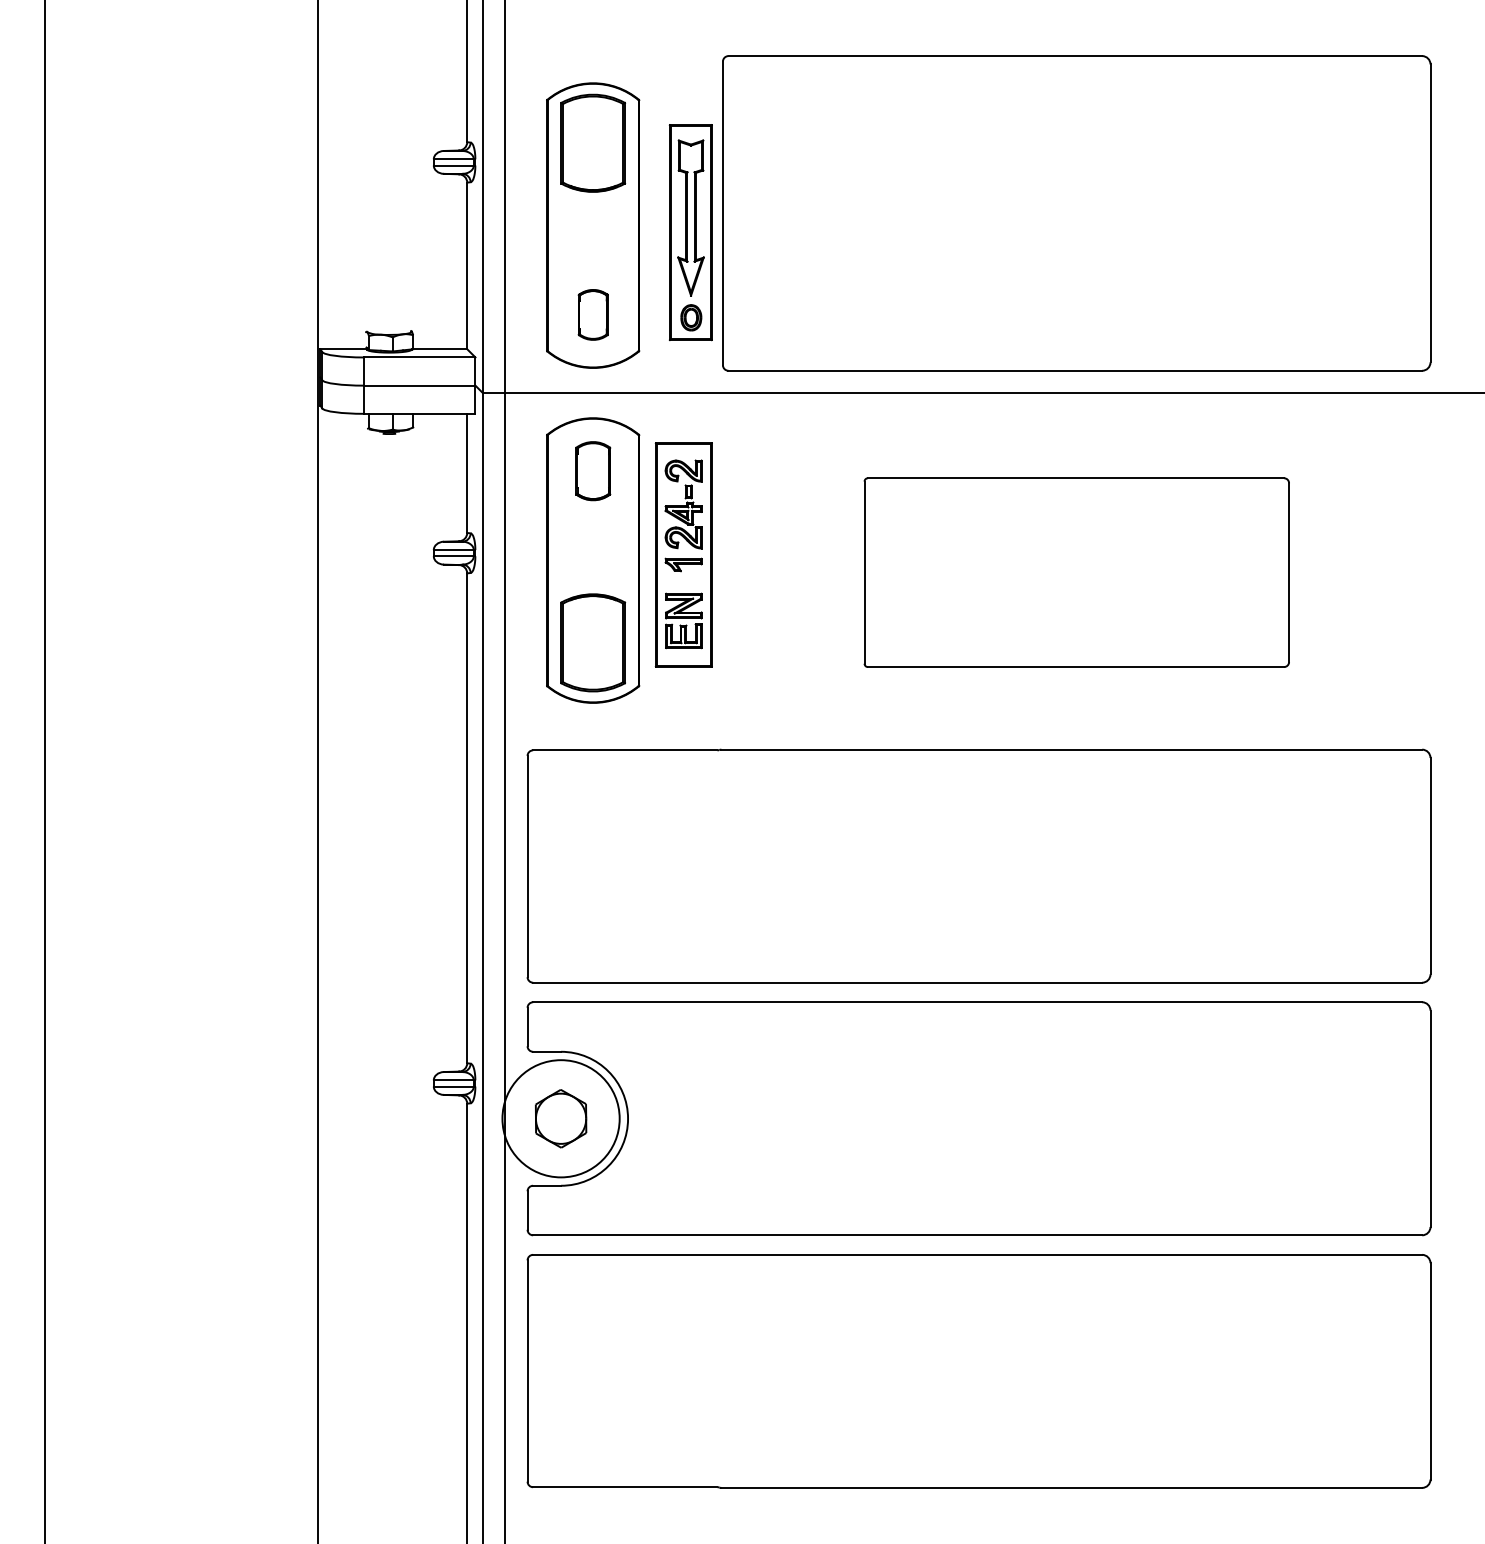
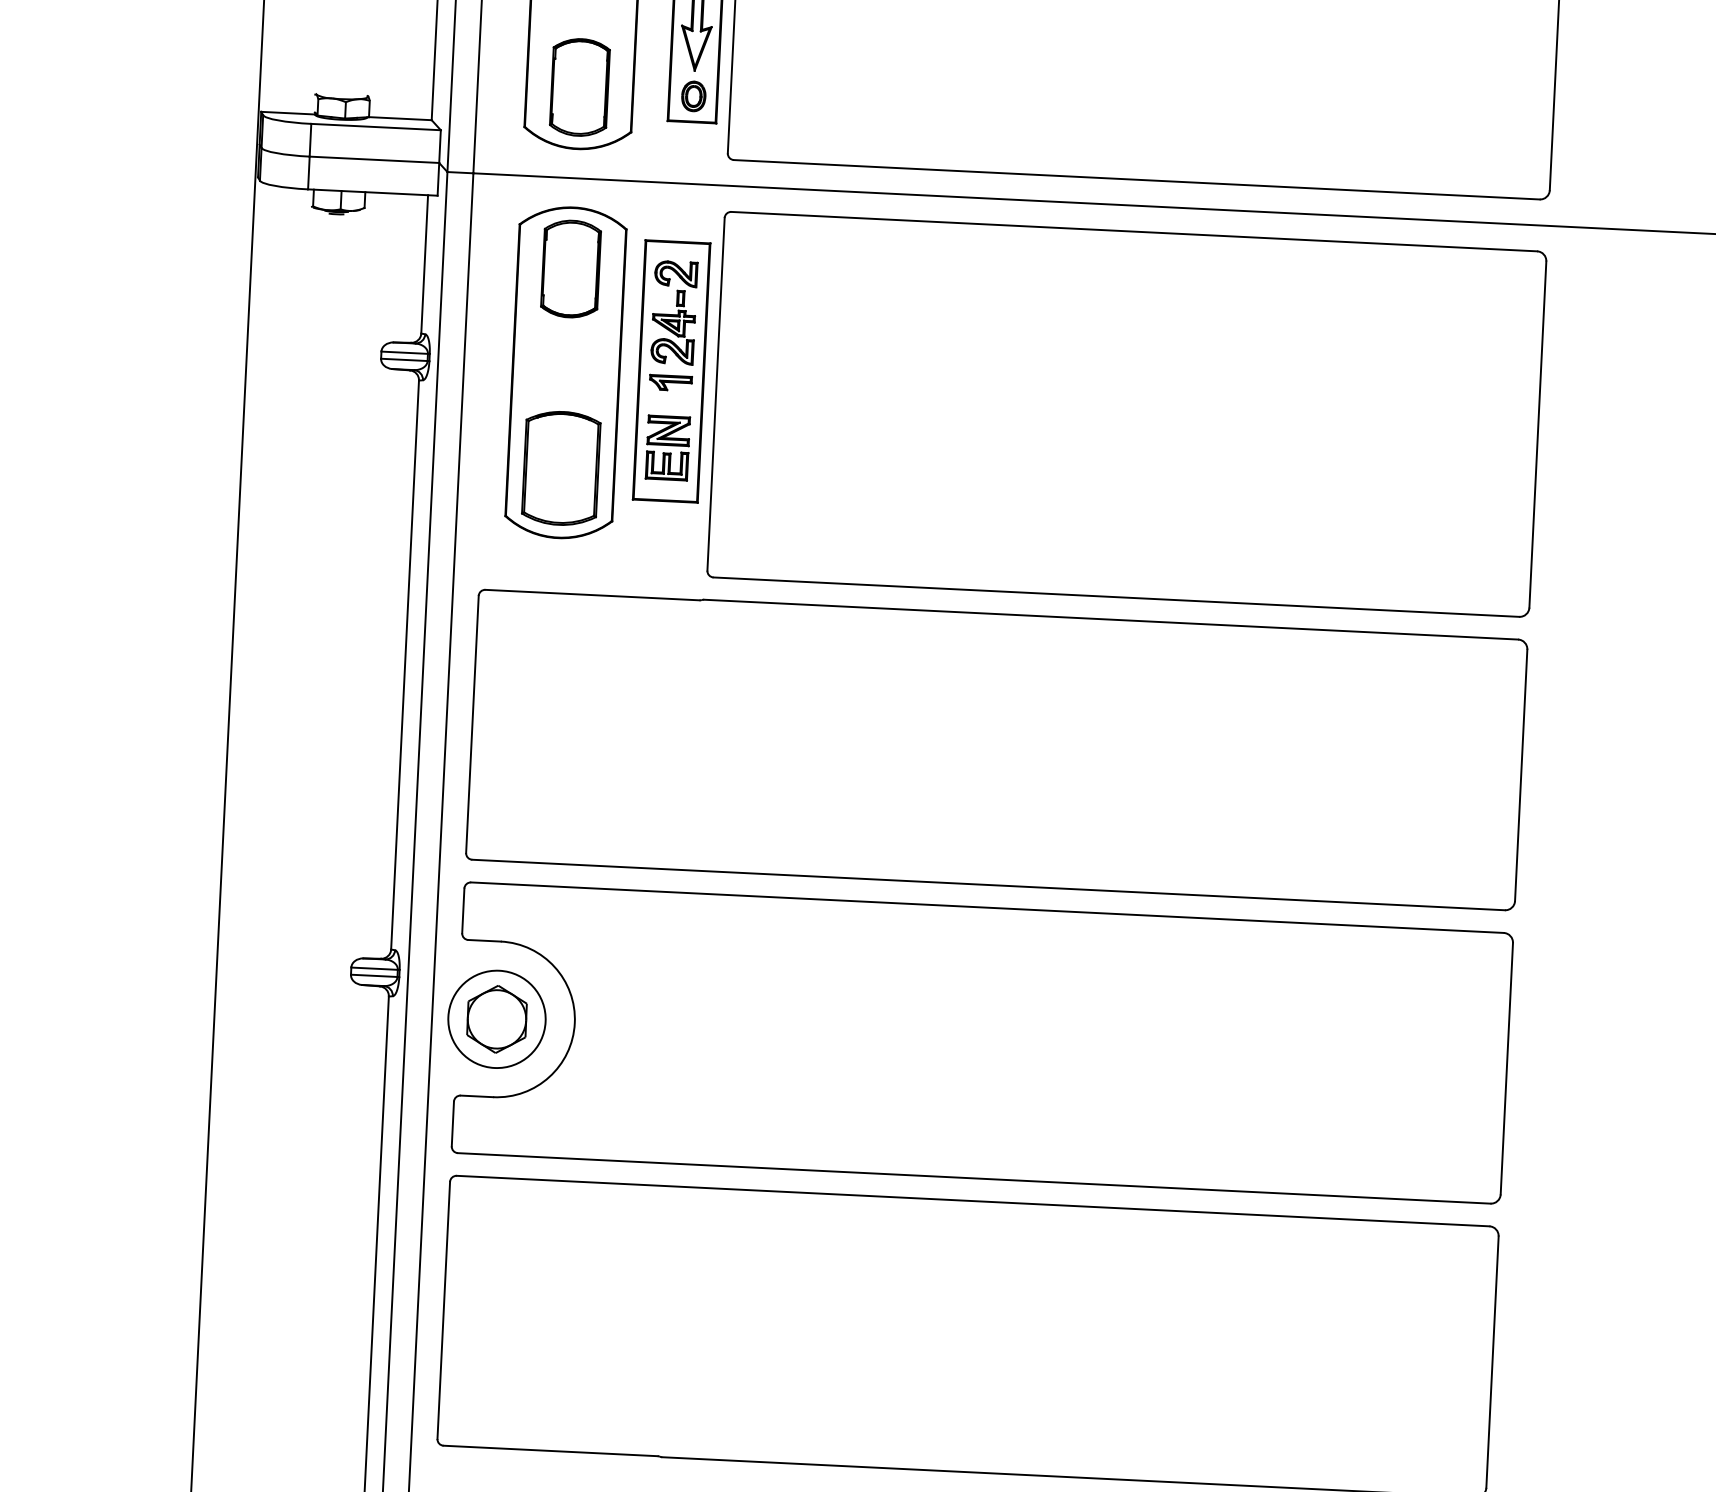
part: (593, 314) -> (580, 87), size x1.67
part: (593, 470) -> (571, 268), size x1.43
part: (1076, 572) -> (1126, 414), size x1.67
circle: (560, 1118) -> (496, 1019), size x0.71

